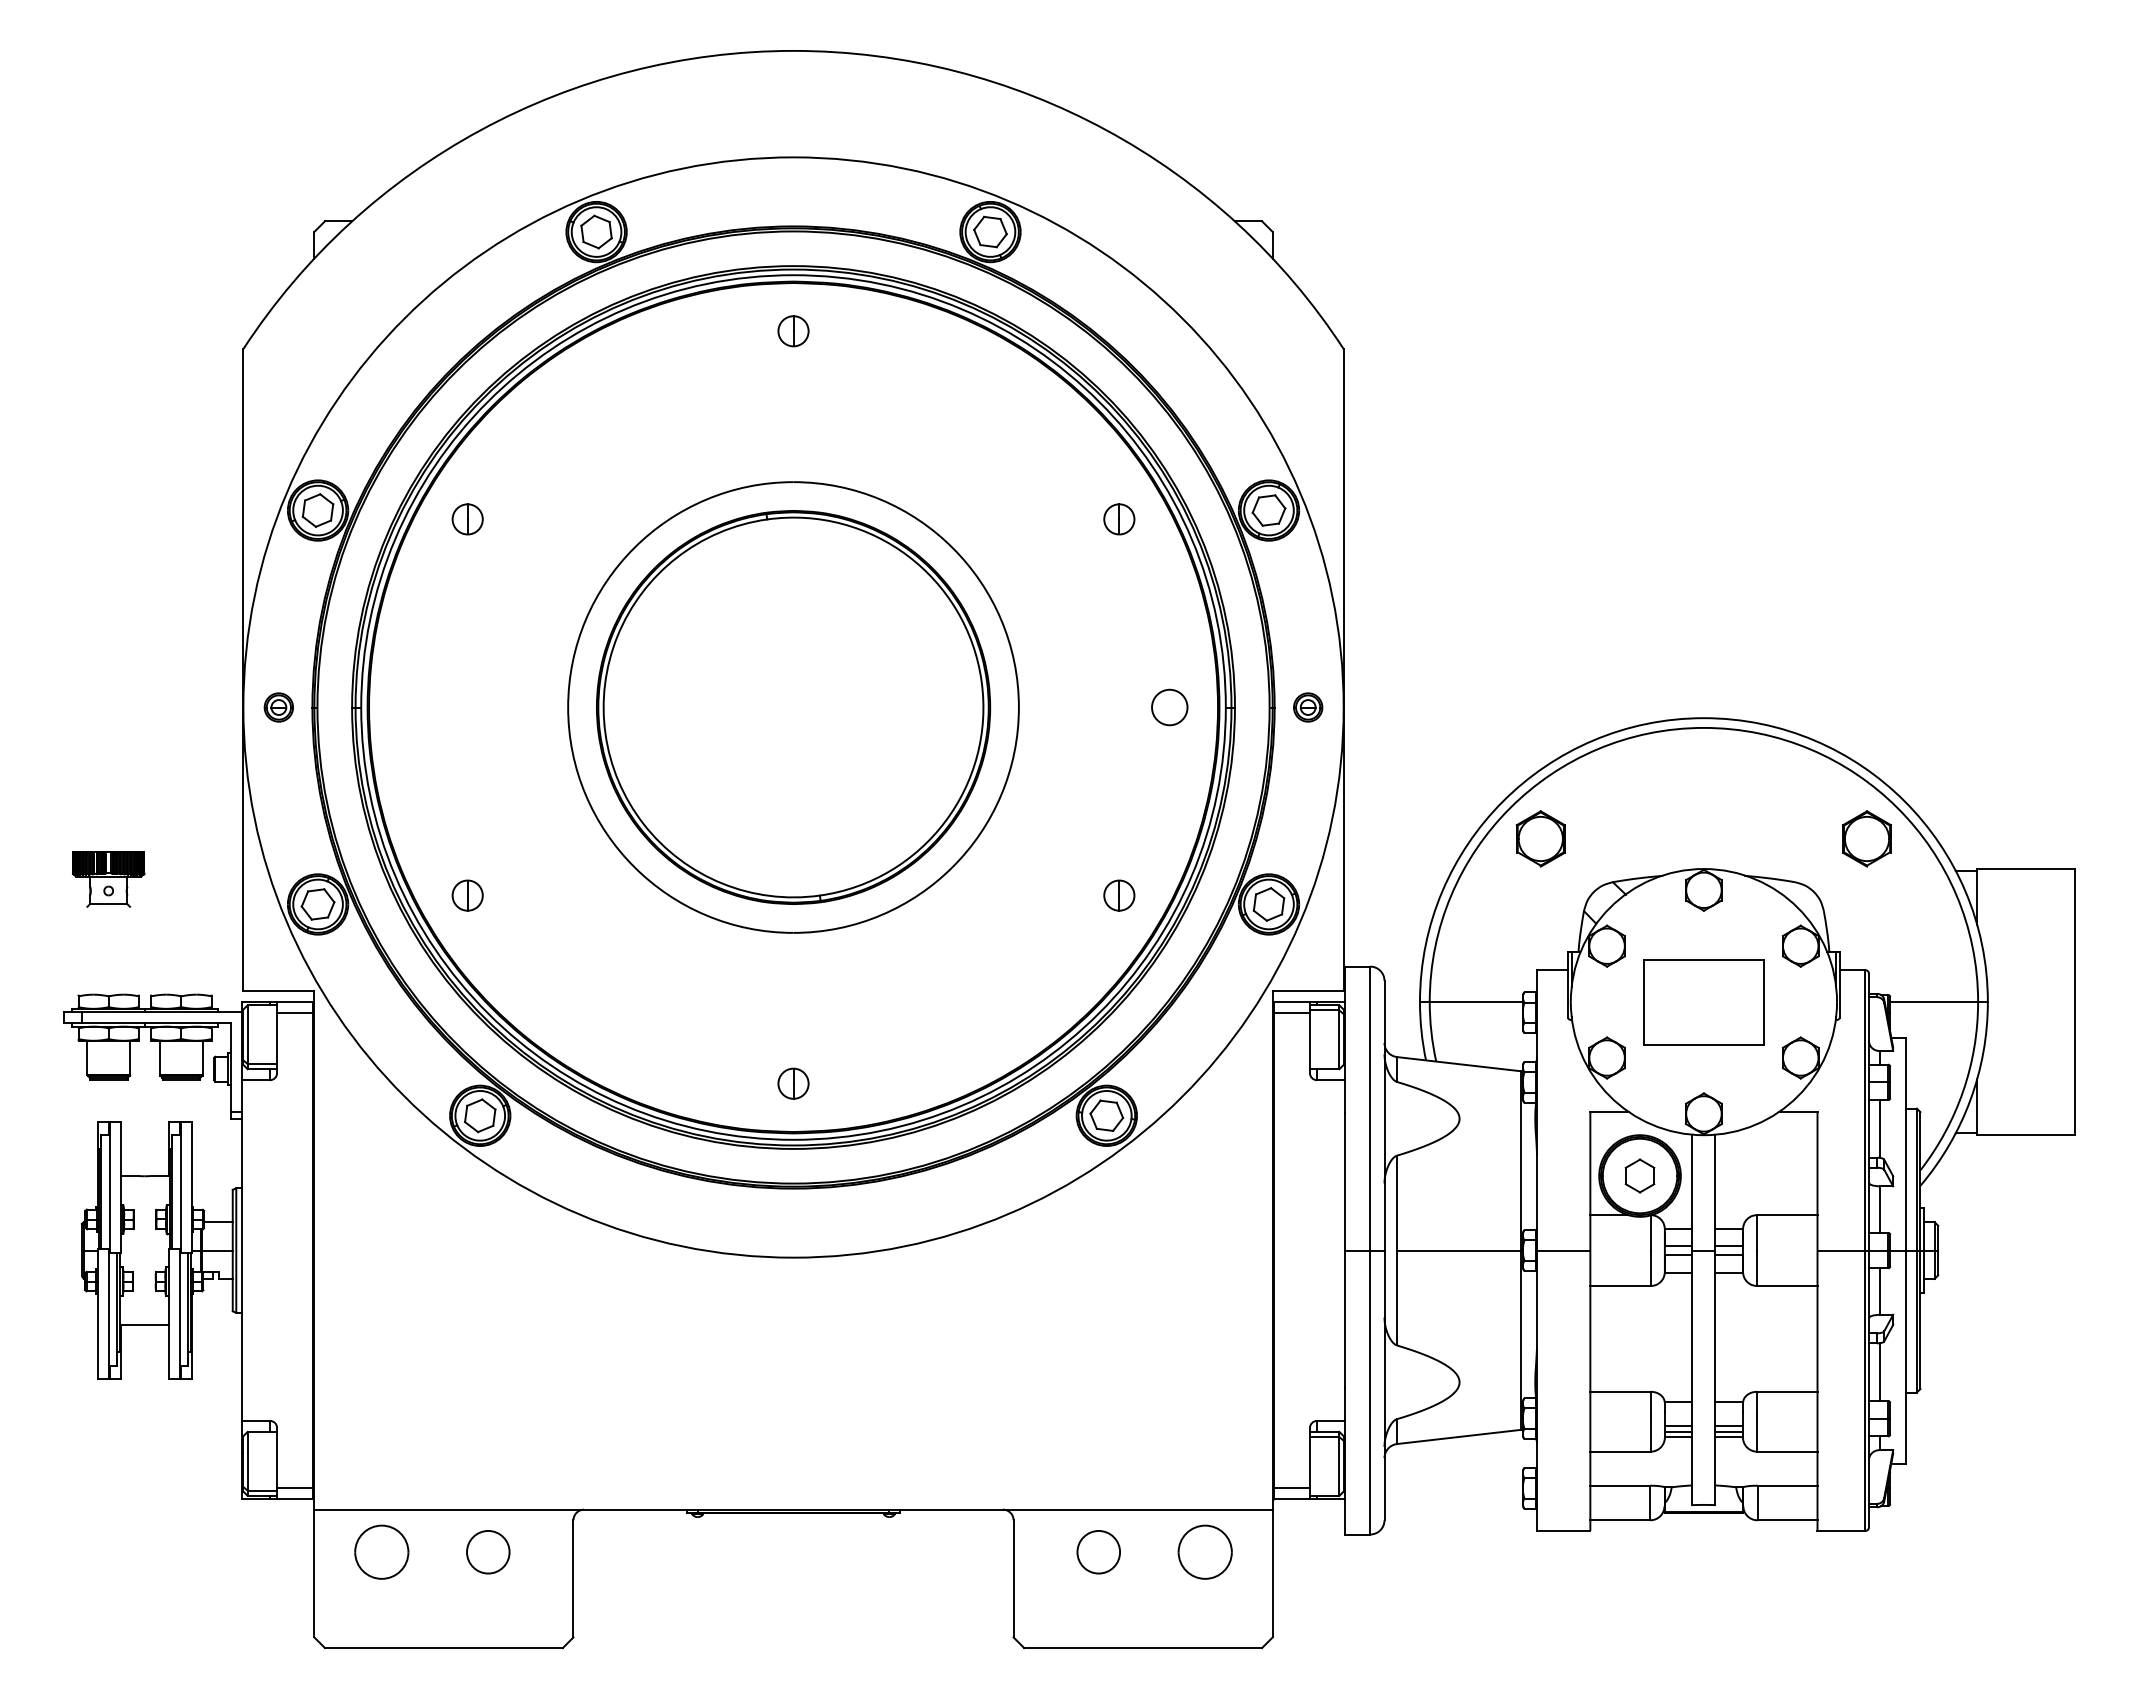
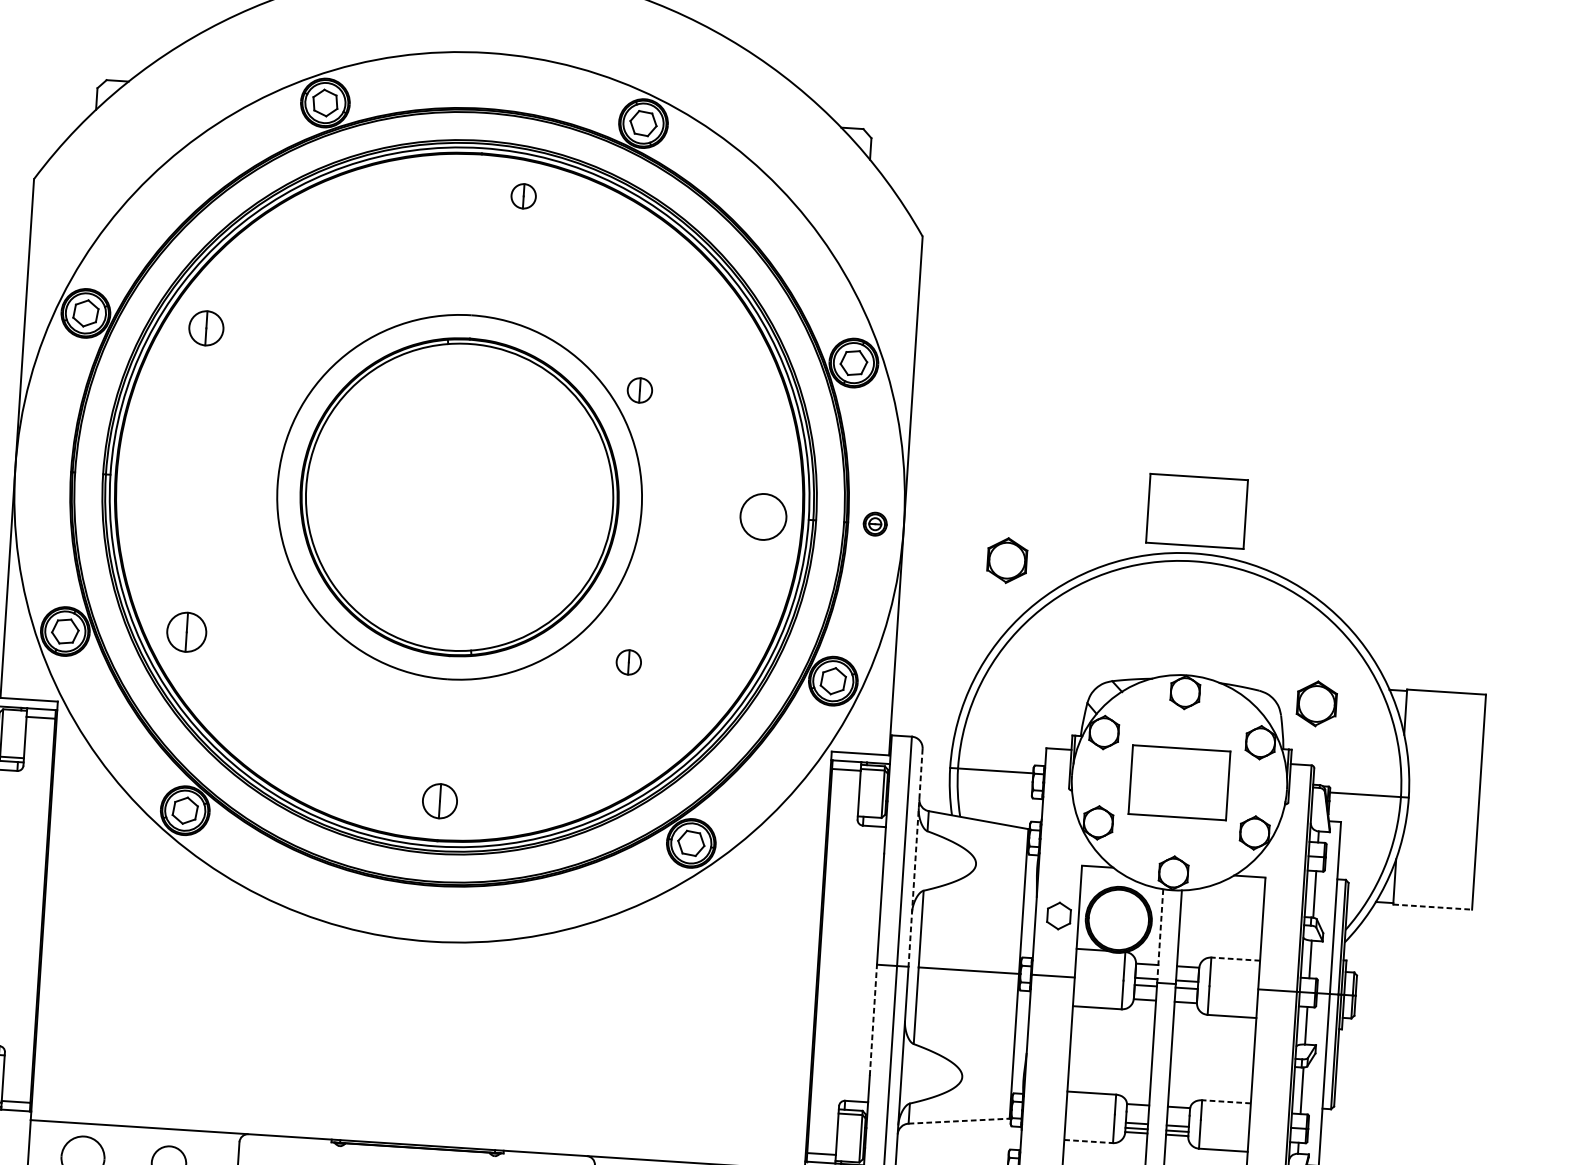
part: (793, 331) -> (523, 196), moved
part: (467, 519) -> (206, 328), size x1.4
part: (1119, 519) -> (640, 390), moved
part: (1703, 666) -> (1196, 511), added
part: (278, 707) -> (43, 470), removed
circle: (1169, 707) -> (763, 516), size x1.6
part: (1540, 838) -> (1007, 560), moved
part: (1866, 838) -> (1316, 703), moved
part: (467, 895) -> (186, 632), size x1.6
part: (1119, 895) -> (628, 662), moved
part: (793, 1083) -> (439, 800), size x1.4
line: (1384, 1115) -> (915, 857), solid -> dashed
line: (2026, 1135) -> (1433, 907), solid -> dashed
part: (1639, 1175) -> (1058, 915), moved
line: (1692, 1192) -> (1160, 935), solid -> dashed
line: (1786, 1215) -> (1235, 959), solid -> dashed
line: (1345, 1319) -> (873, 1020), solid -> dashed
line: (1786, 1391) -> (1225, 1101), solid -> dashed
line: (1459, 1436) -> (959, 1120), solid -> dashed
line: (1621, 1451) -> (1089, 1141), solid -> dashed

